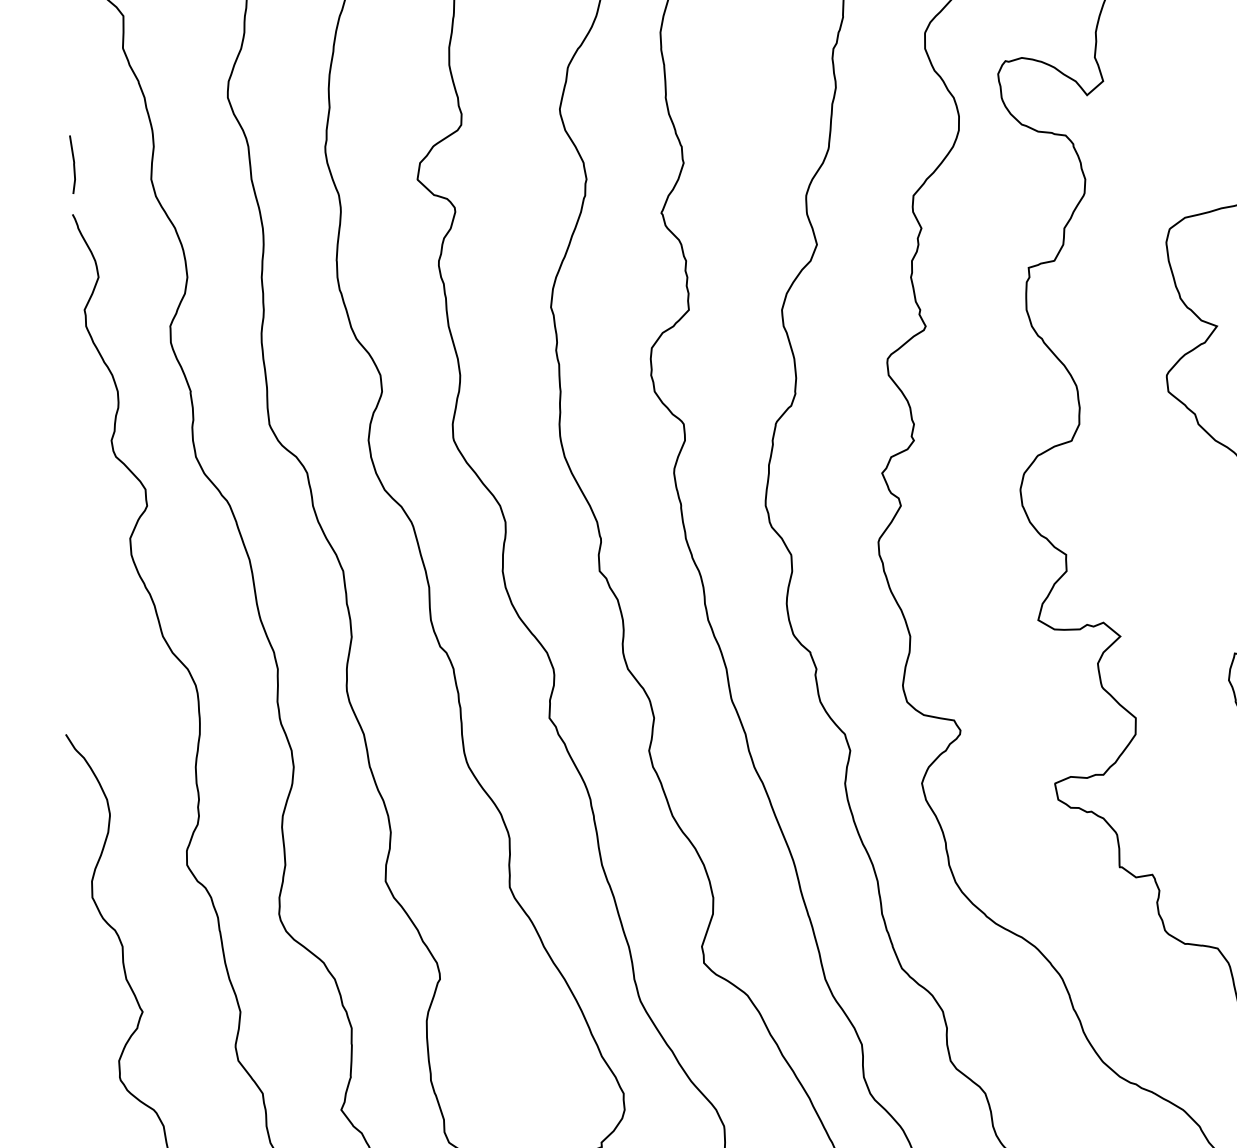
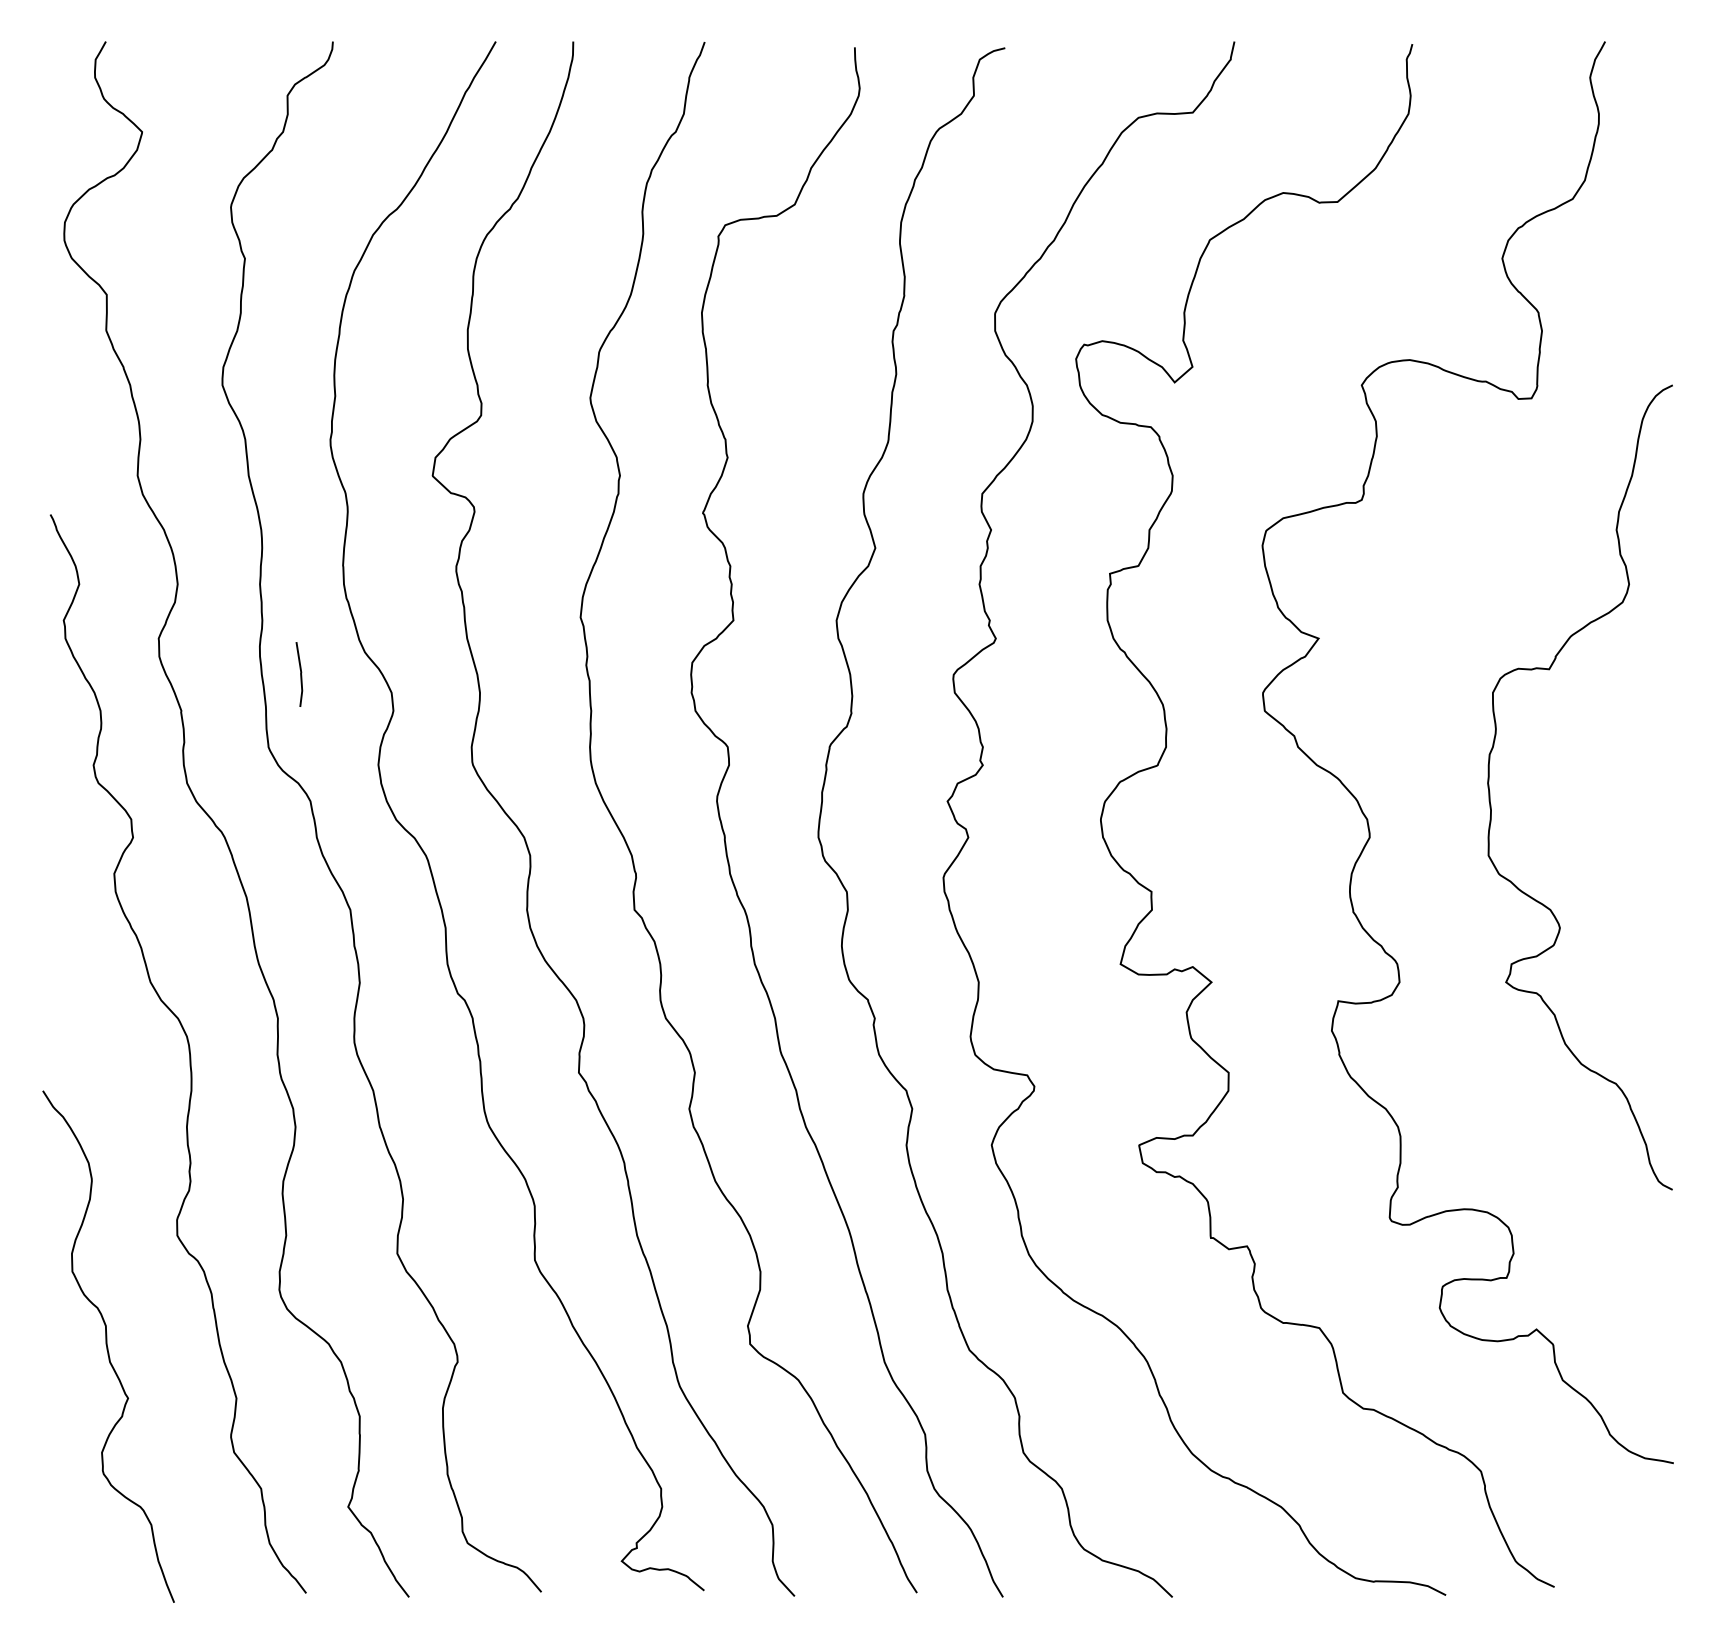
curve: (73, 164) -> (300, 674), moved

